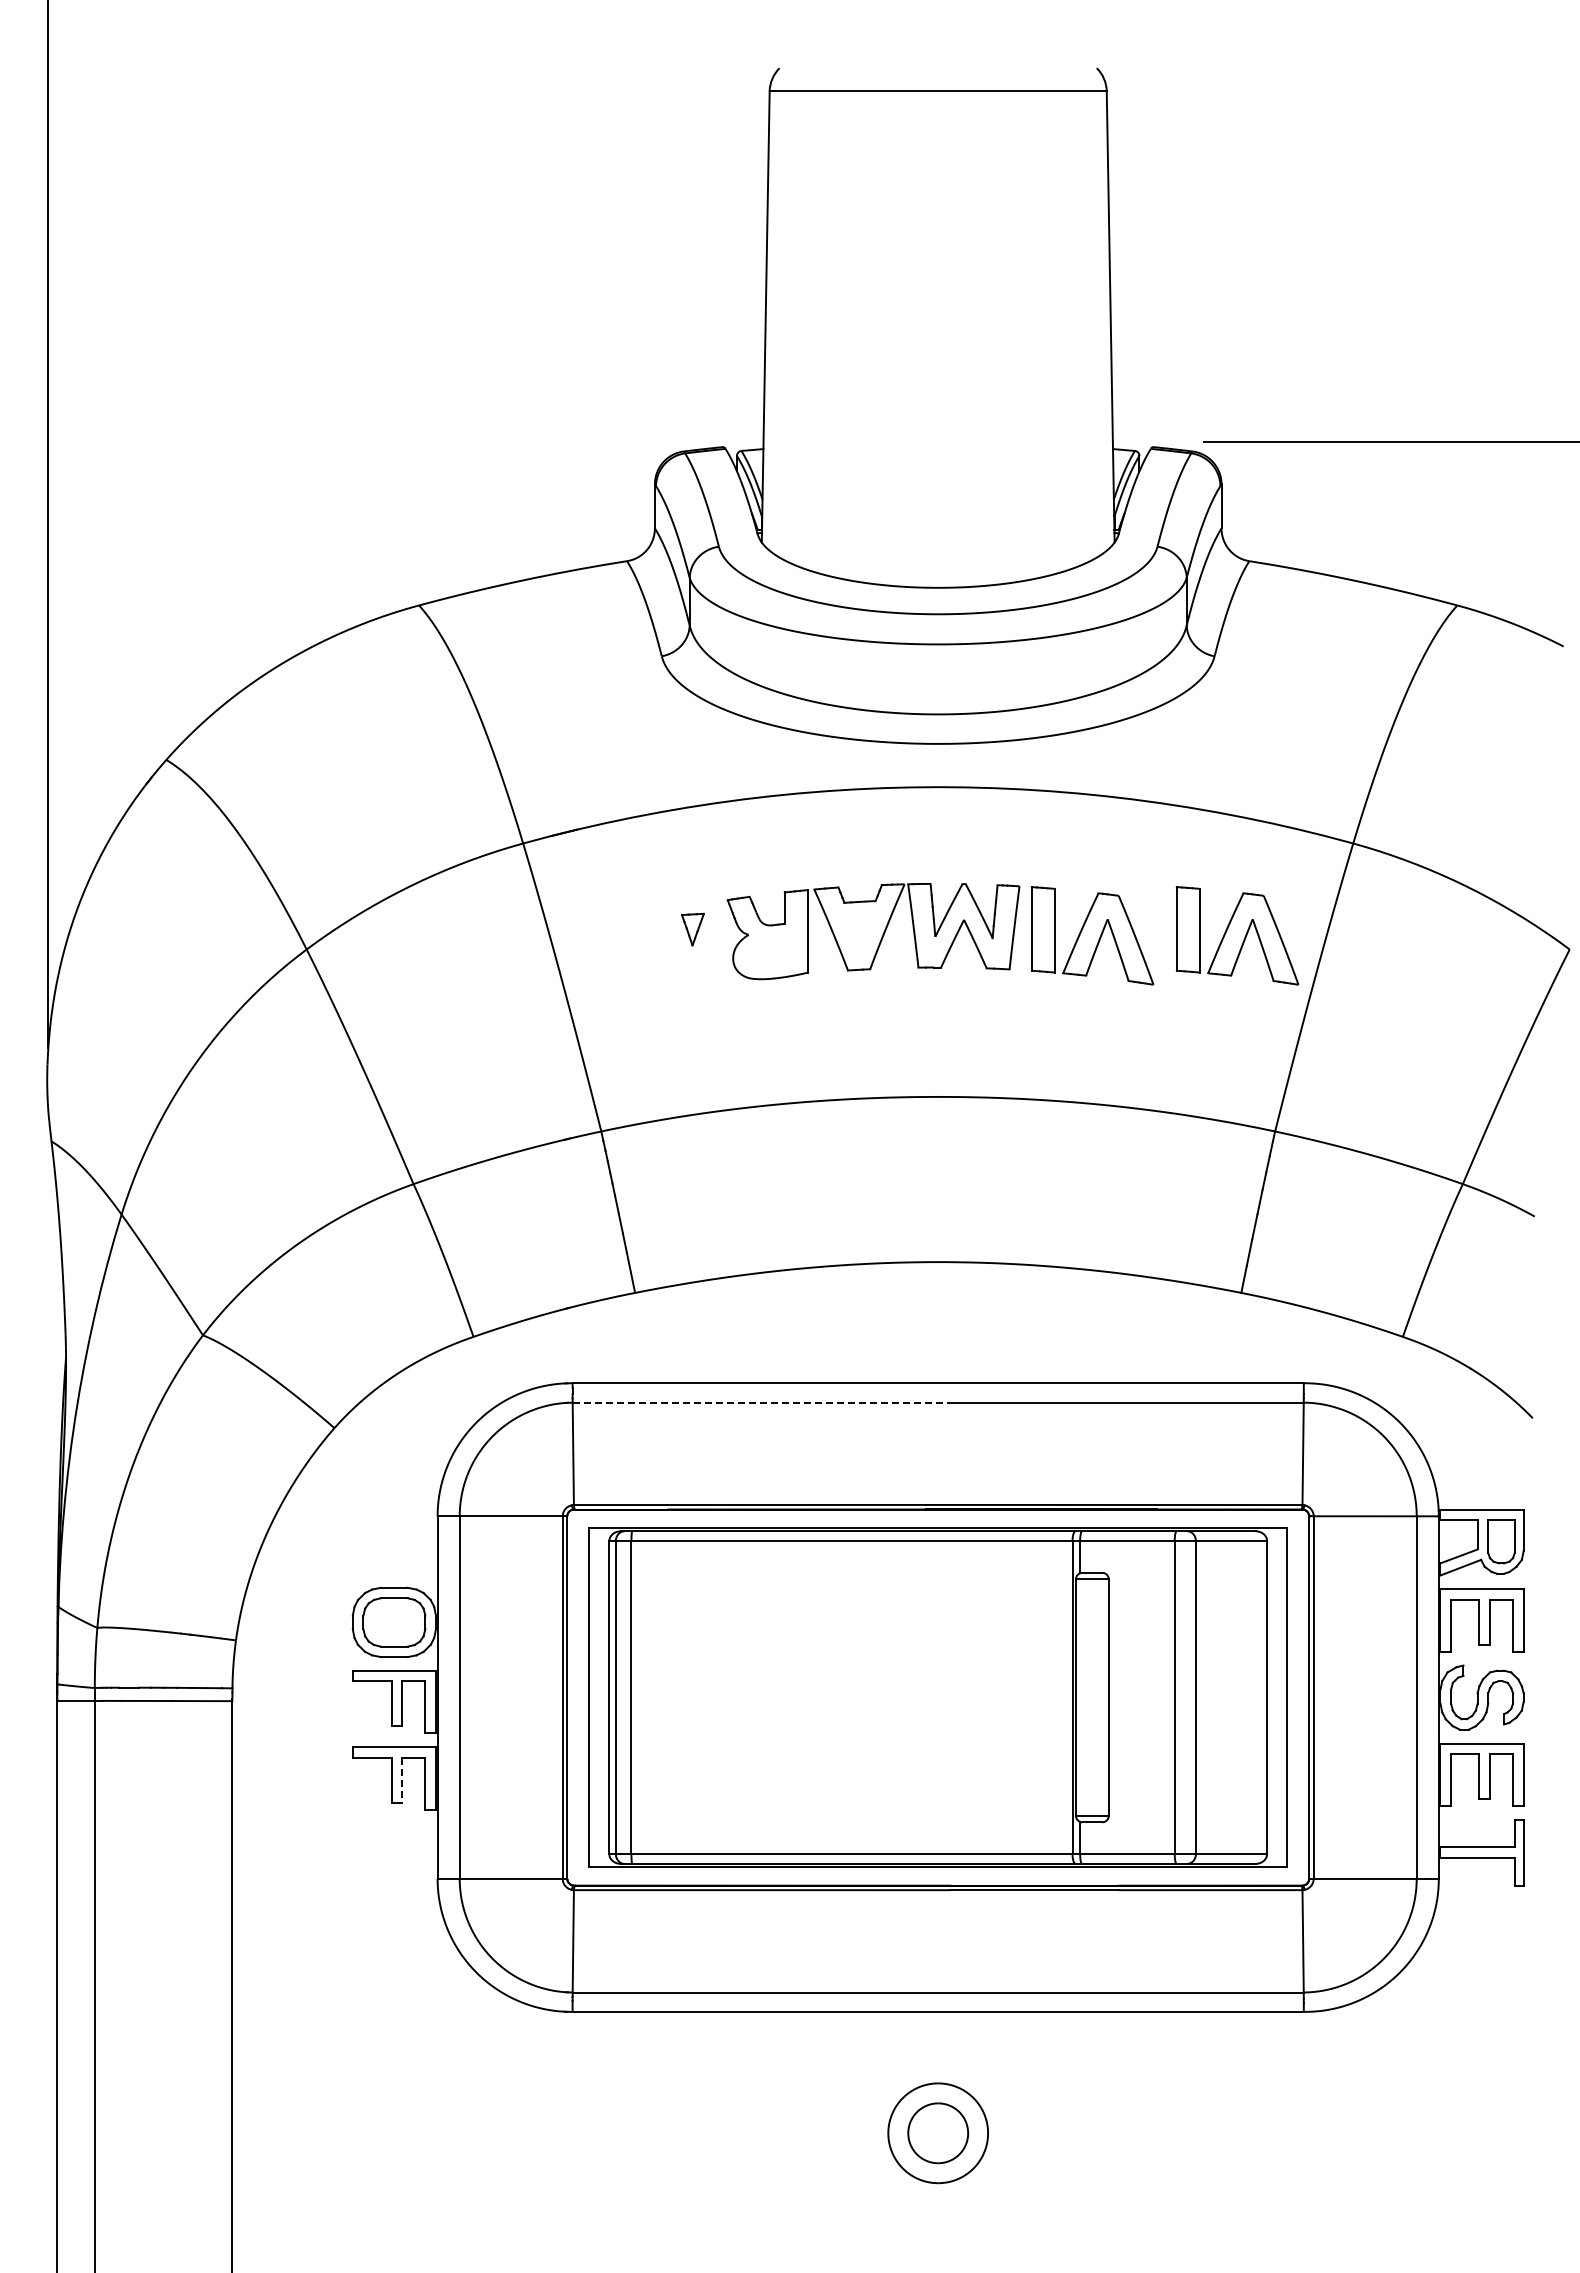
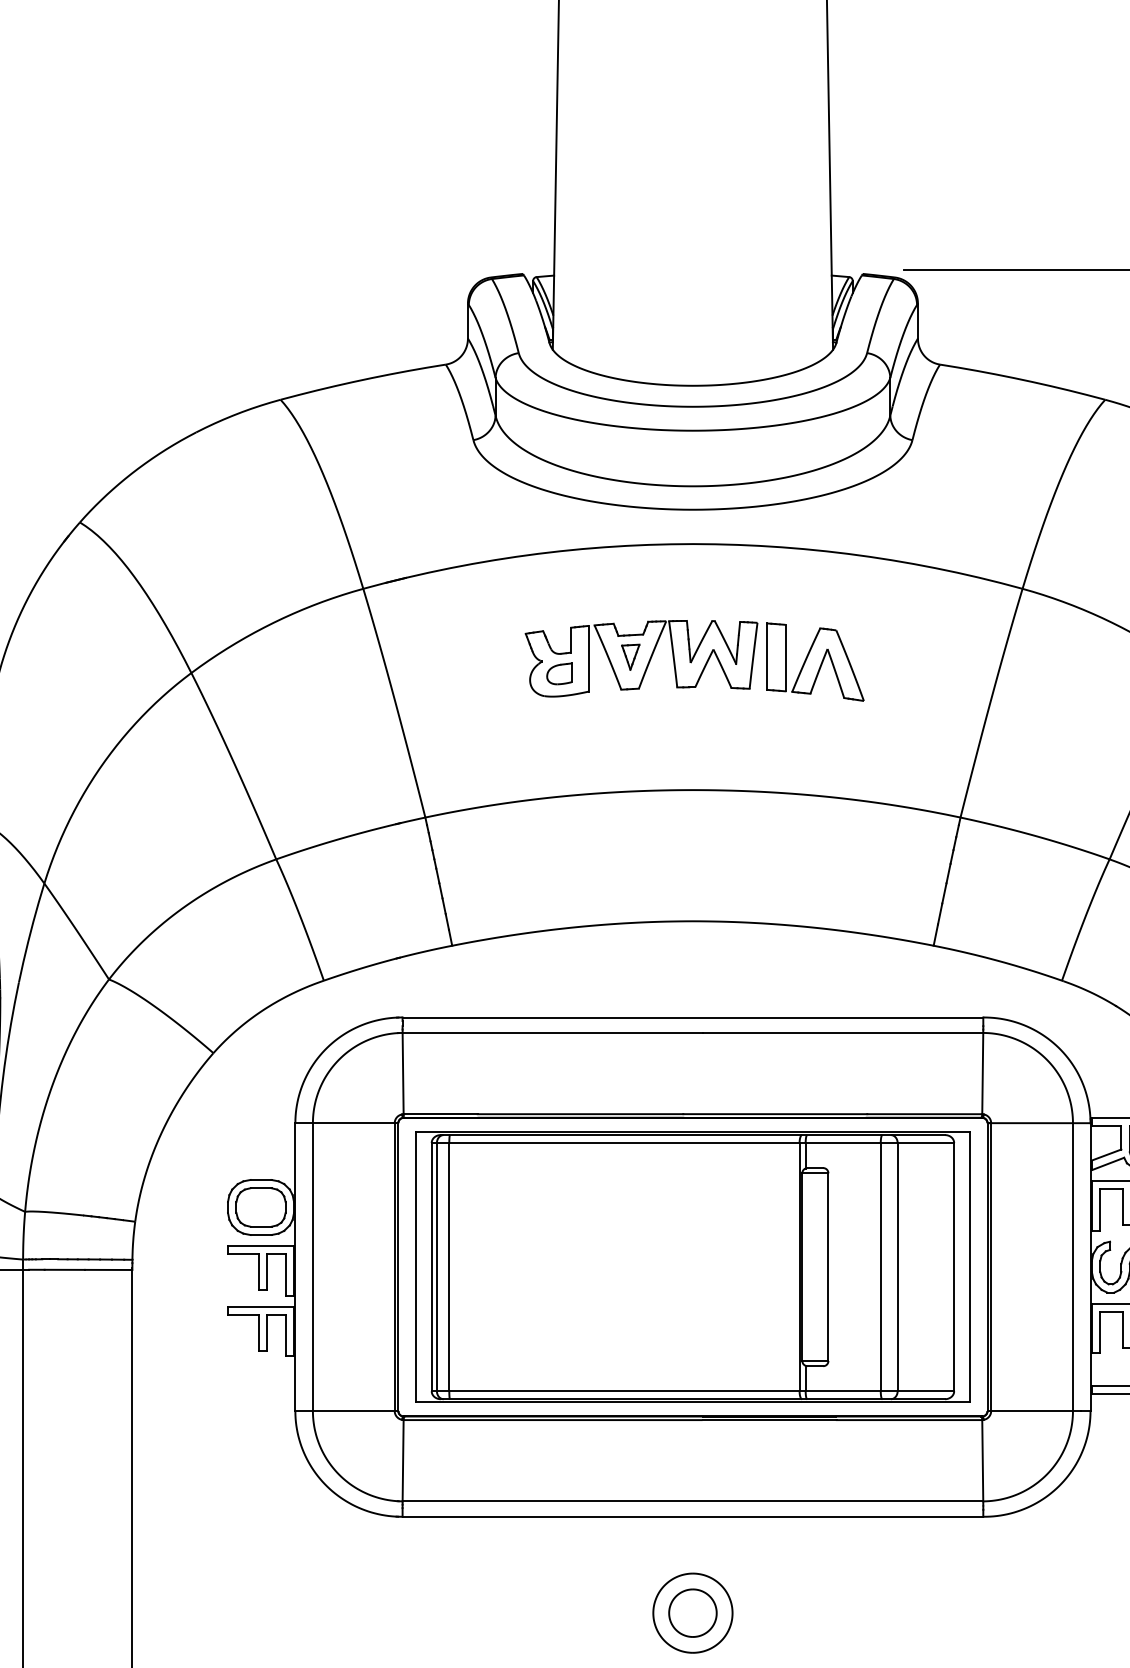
part: (692, 929) -> (630, 657), moved
part: (1237, 935) -> (930, 661), removed
part: (769, 950) -> (558, 673), added
line: (761, 1402) -> (552, 1032), dashed -> solid
line: (402, 1780) -> (267, 1333), dashed -> solid

